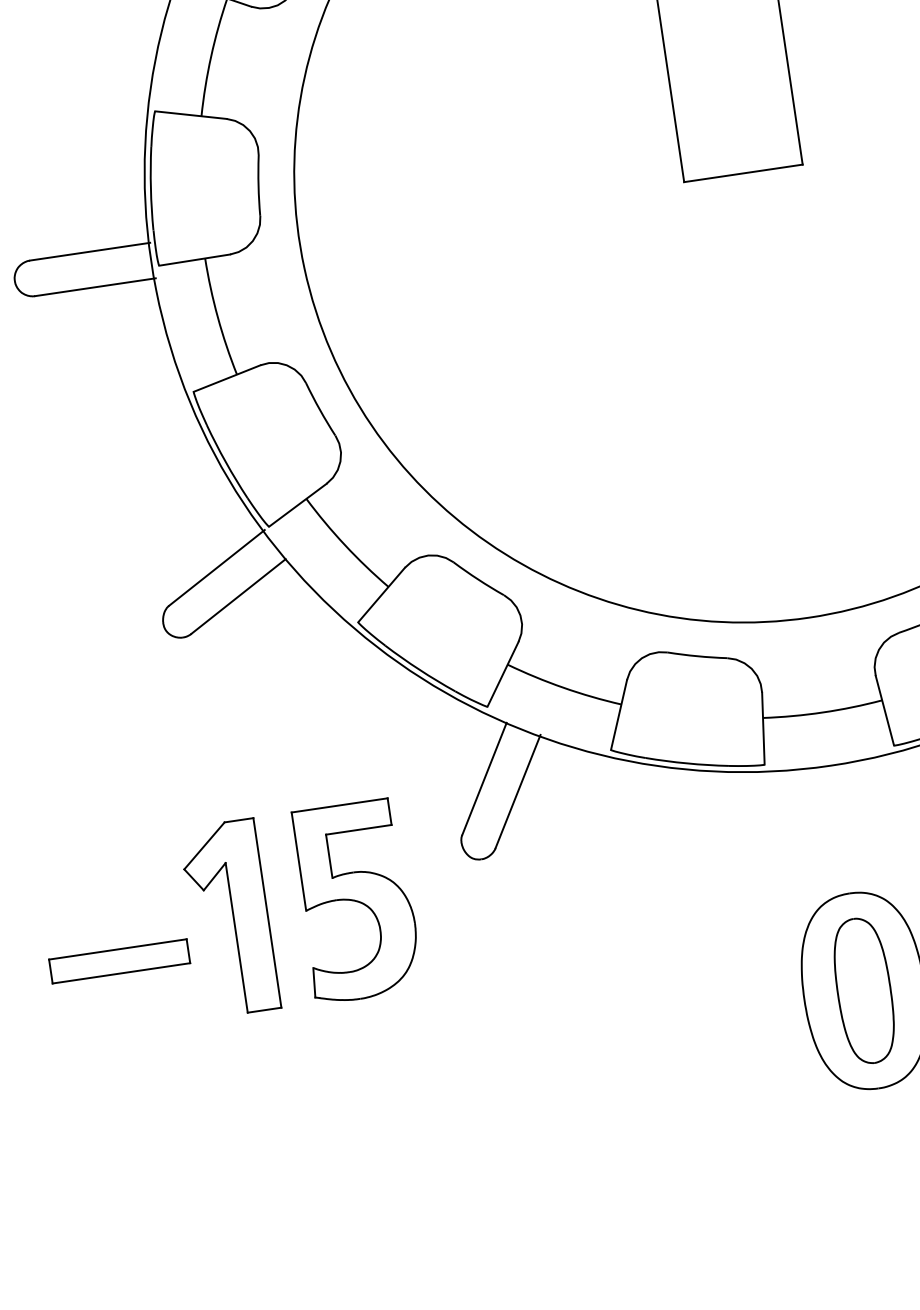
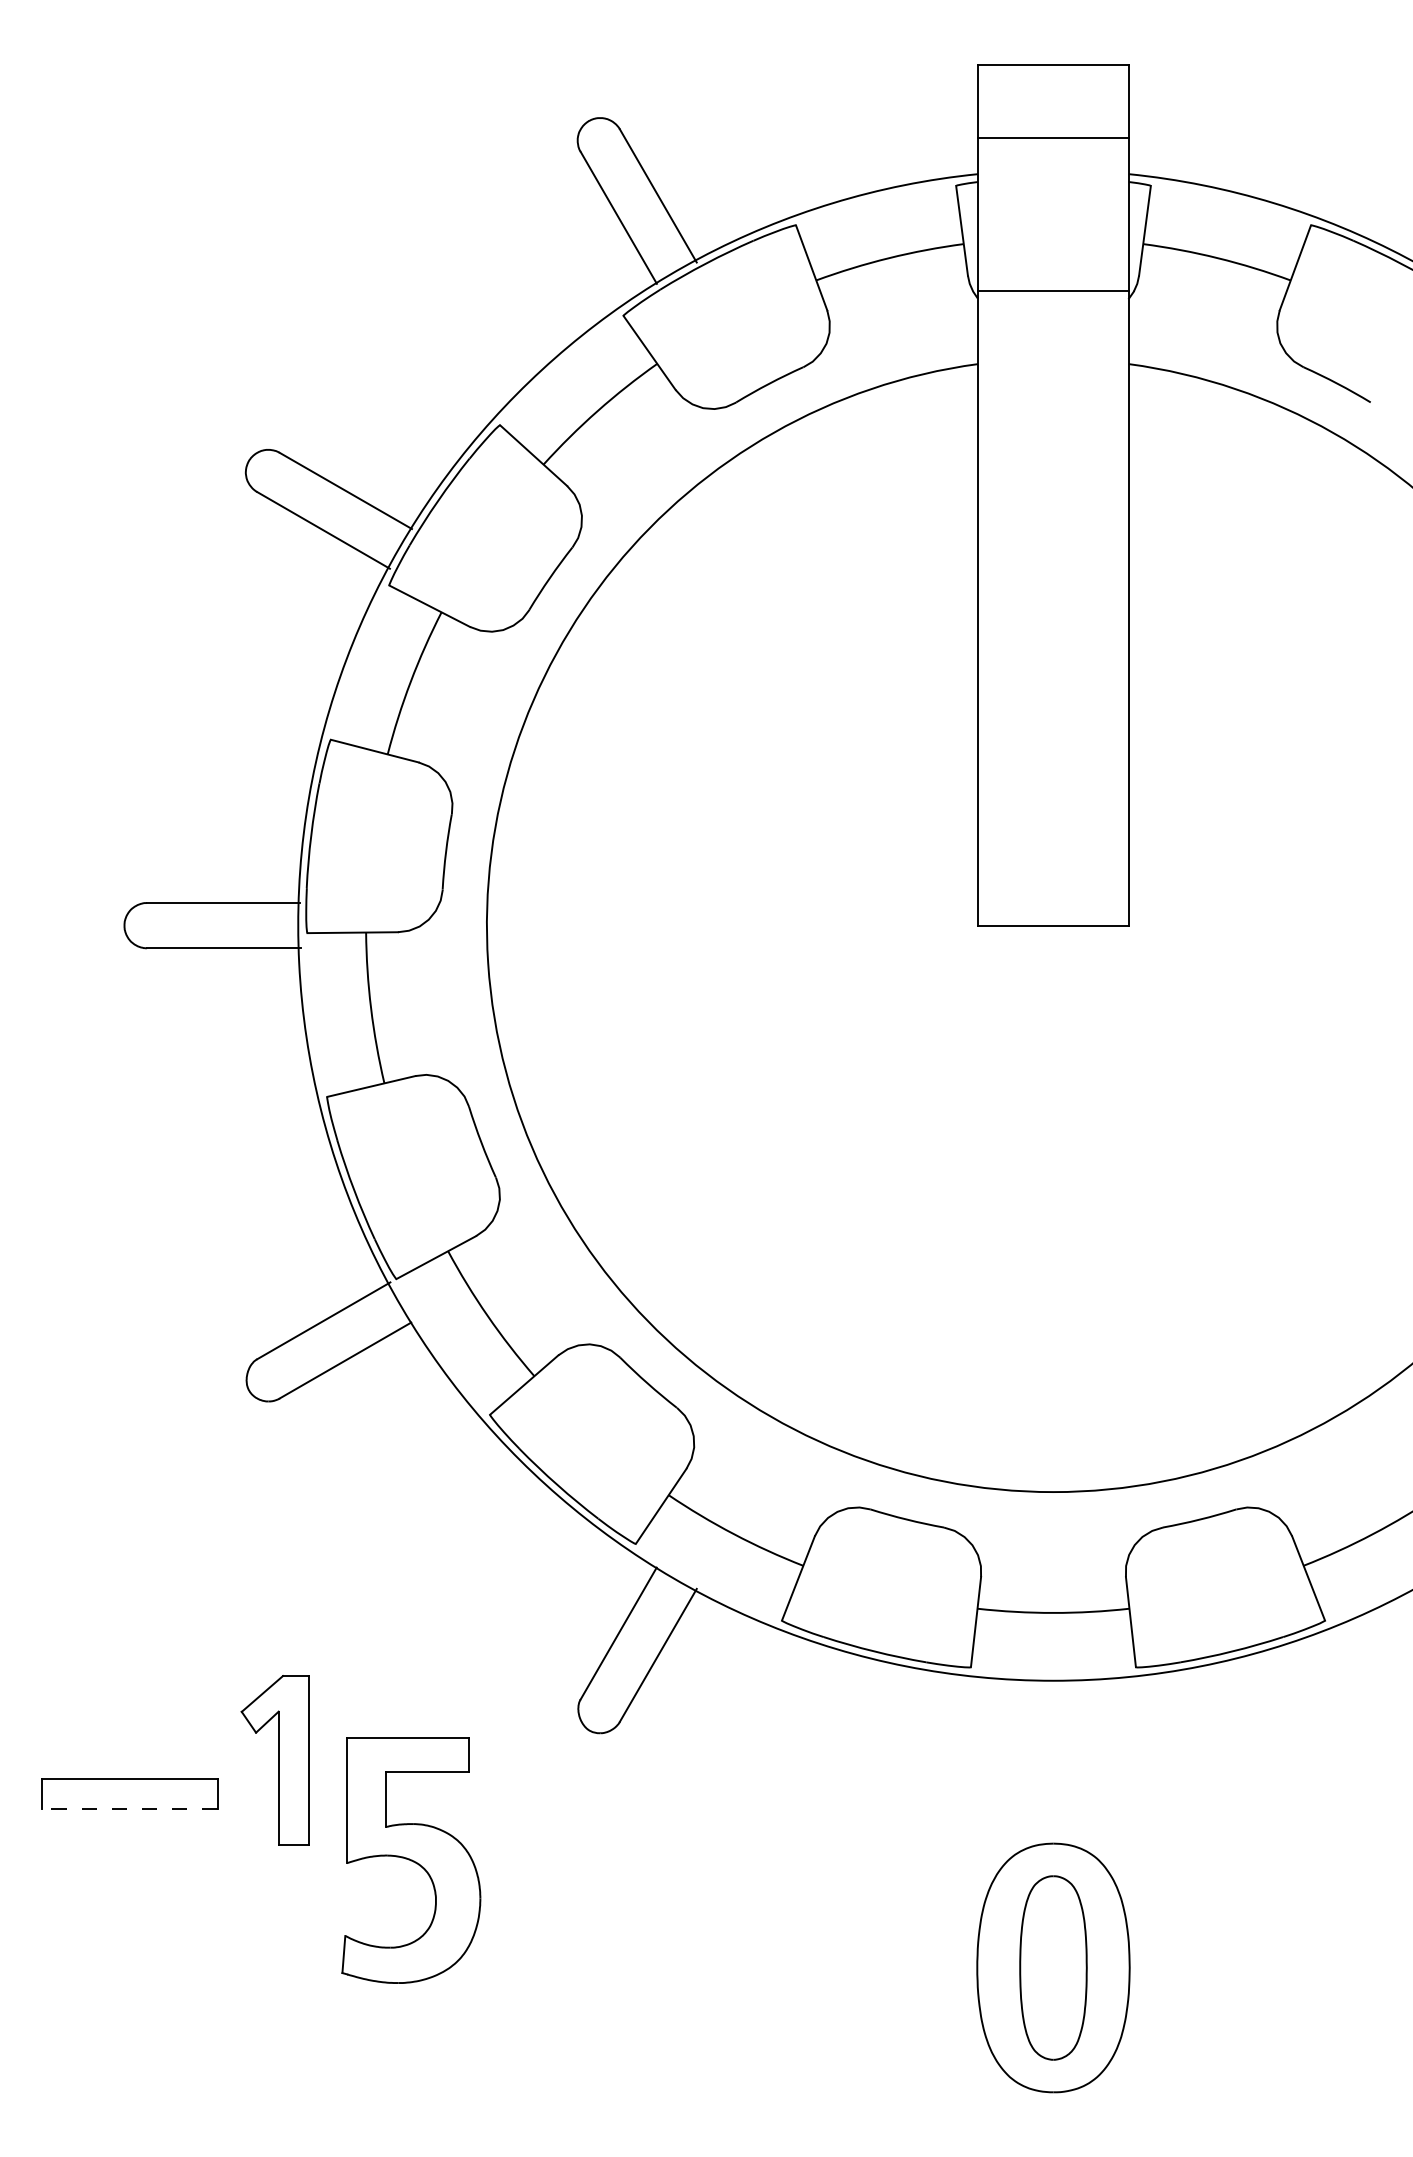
part: (356, 901) -> (411, 1860), moved
part: (229, 918) -> (274, 1760), size x0.7
line: (121, 973) -> (129, 1809), solid -> dashed

